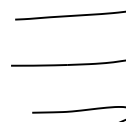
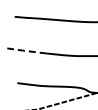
line: (38, 66) -> (26, 51), solid -> dashed

